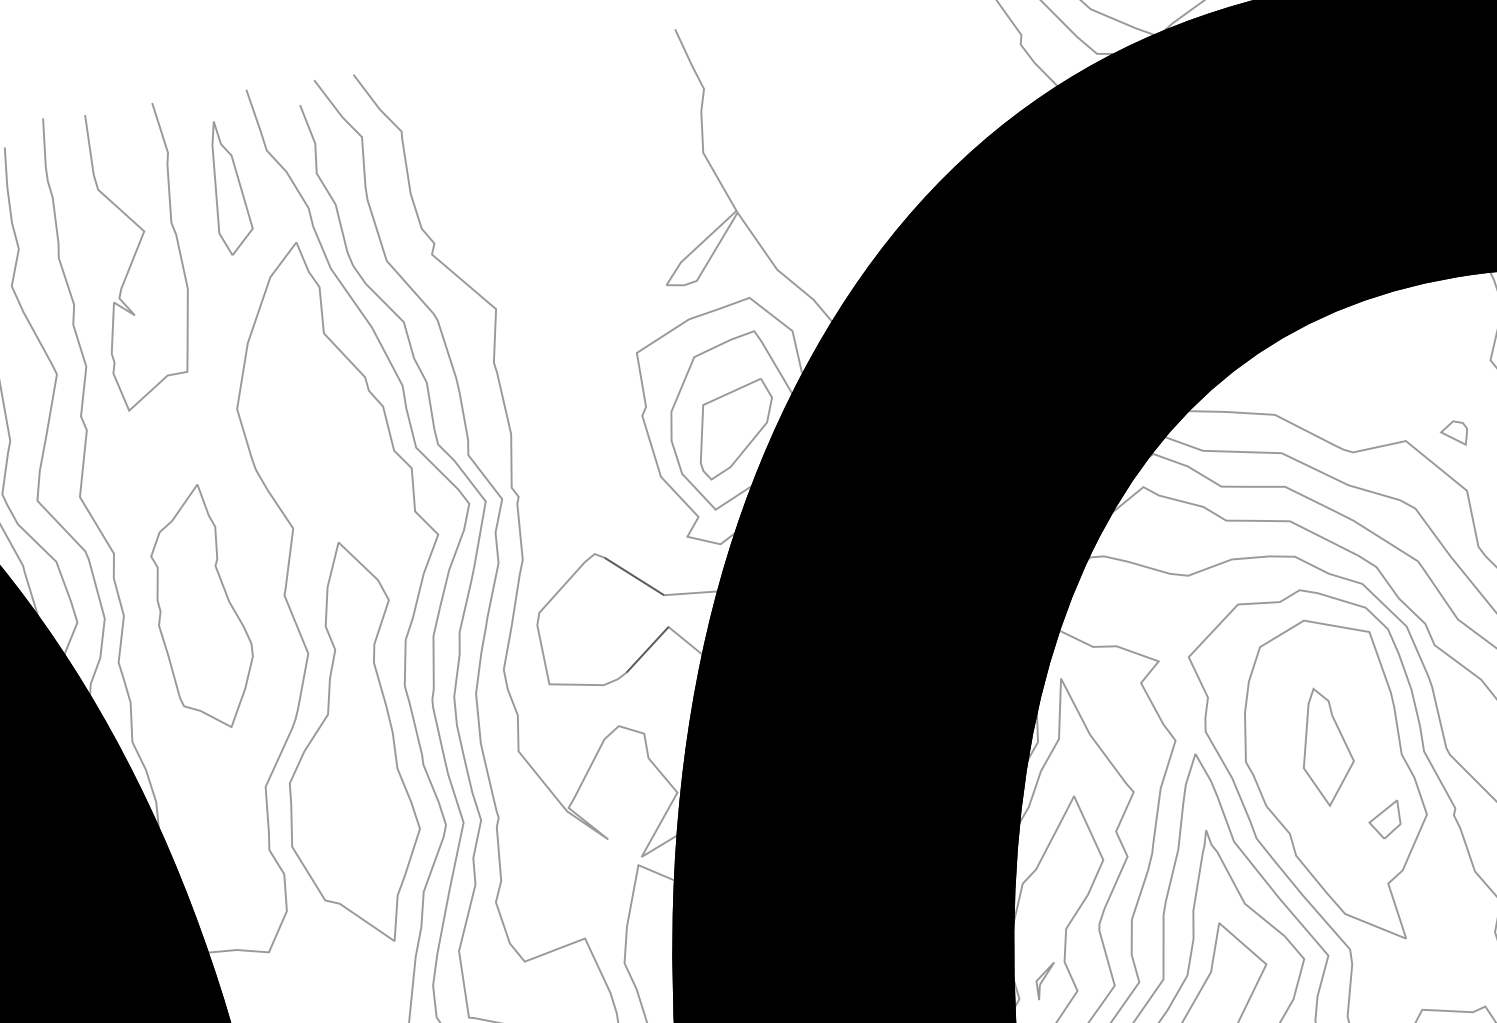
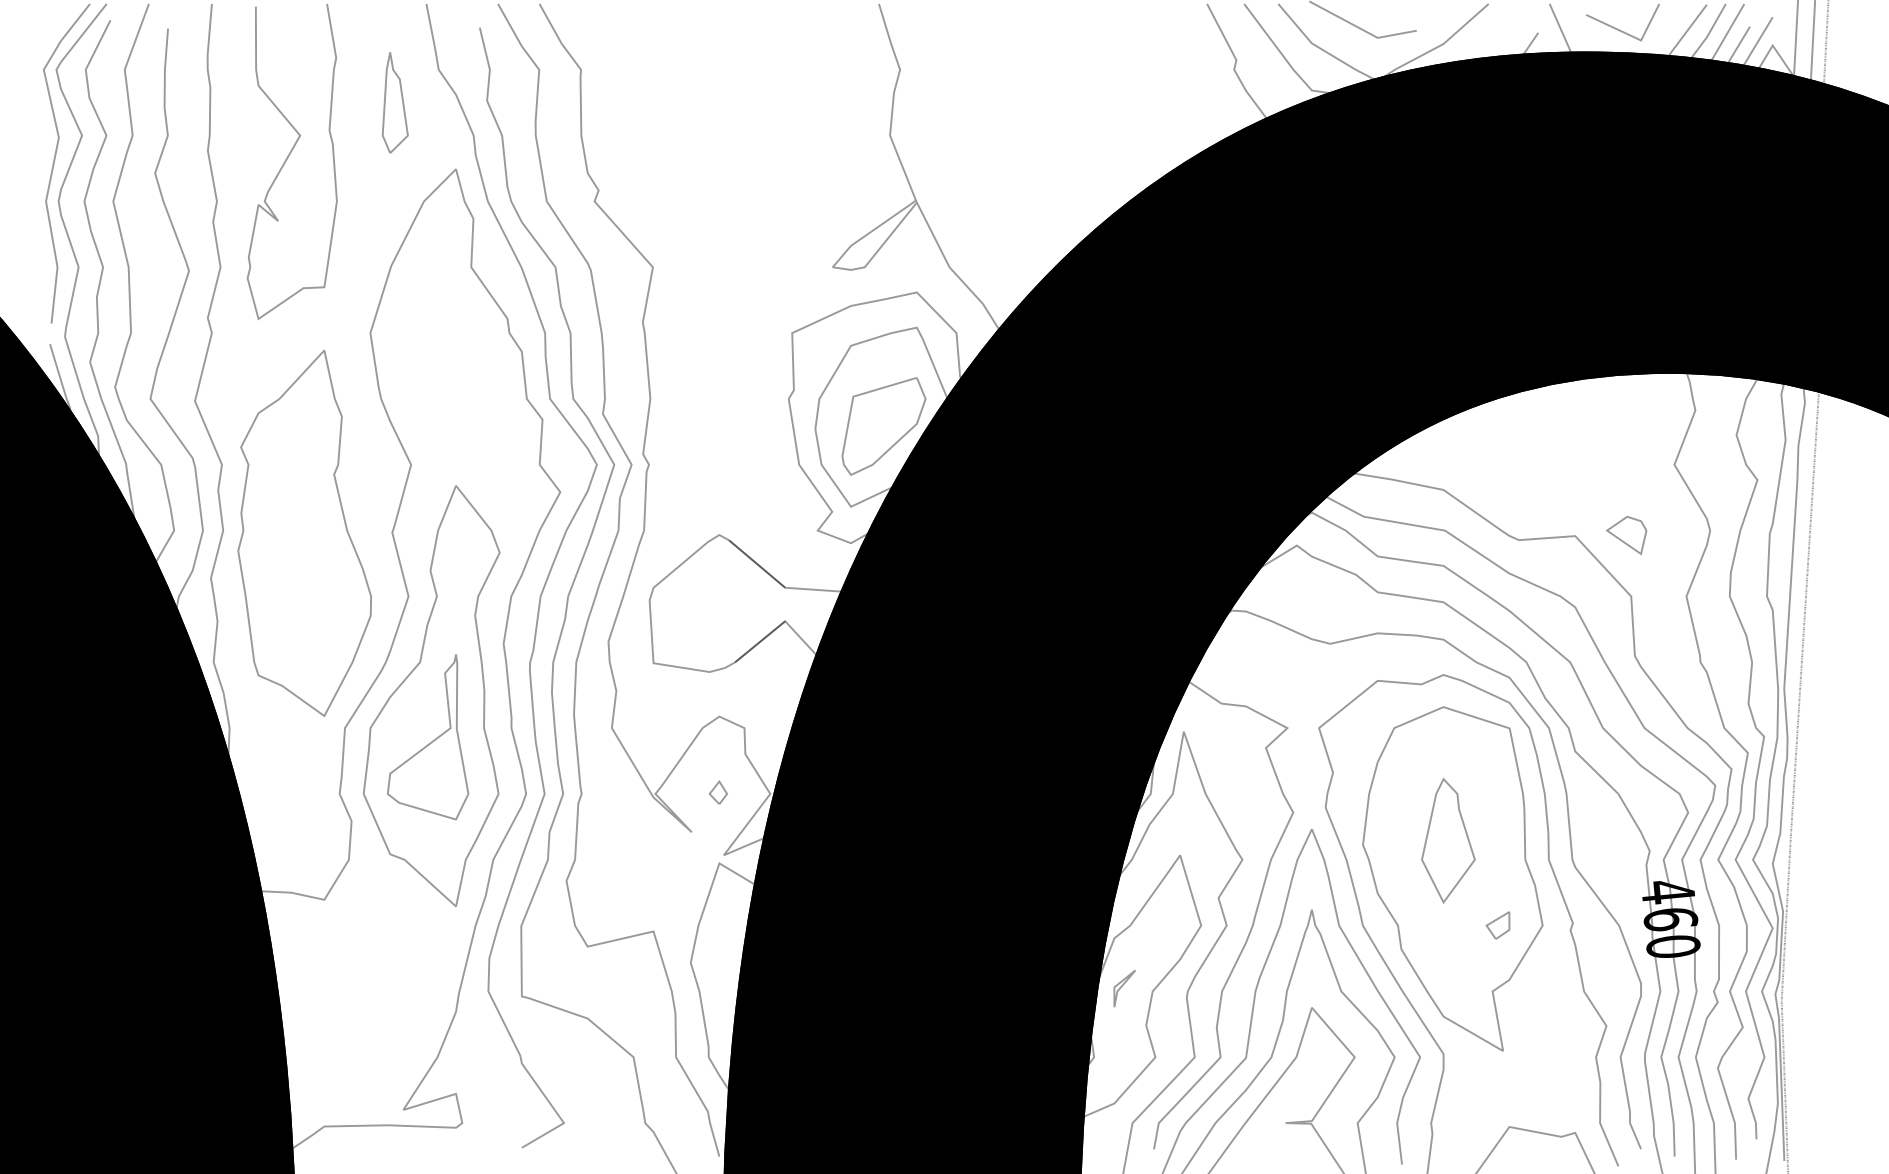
part: (230, 187) -> (395, 102), size x0.71
part: (1454, 433) -> (1626, 535), size x1.43
part: (201, 607) -> (304, 533), size x1.43
part: (346, 784) -> (428, 737), added
part: (628, 798) -> (718, 792), added
part: (1384, 820) -> (1497, 925), size x0.71
part: (1046, 981) -> (1124, 988), moved

